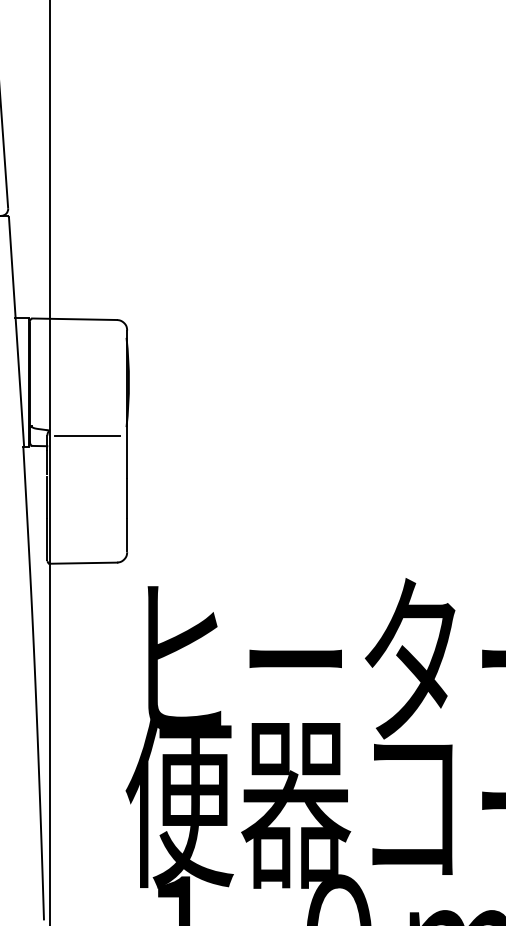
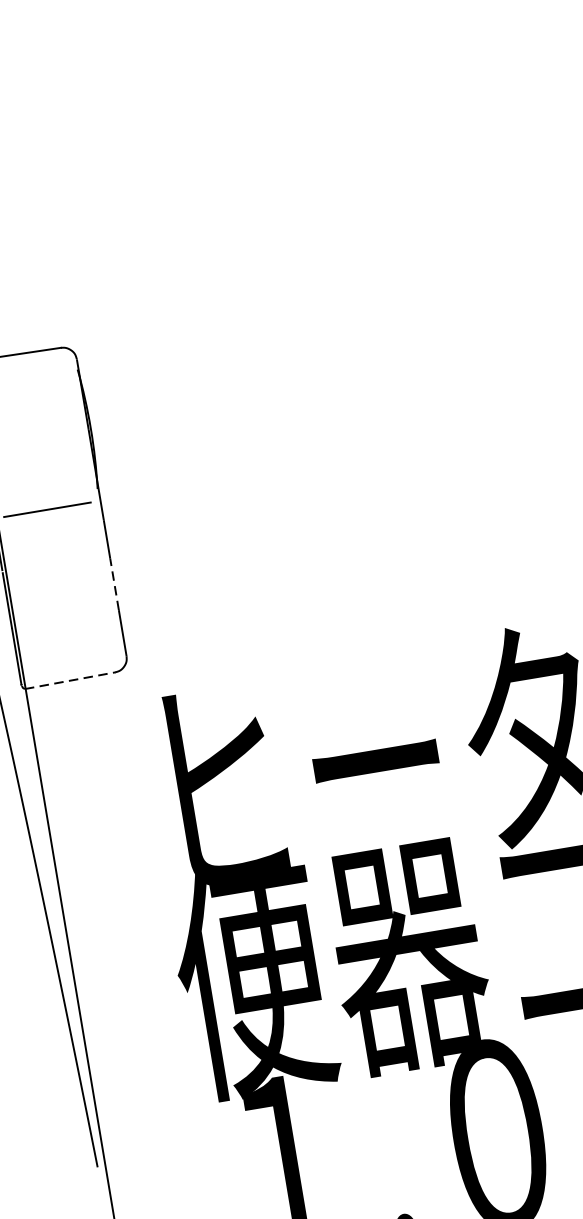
line: (127, 498) -> (114, 584), solid -> dashed
line: (83, 563) -> (70, 681), solid -> dashed

